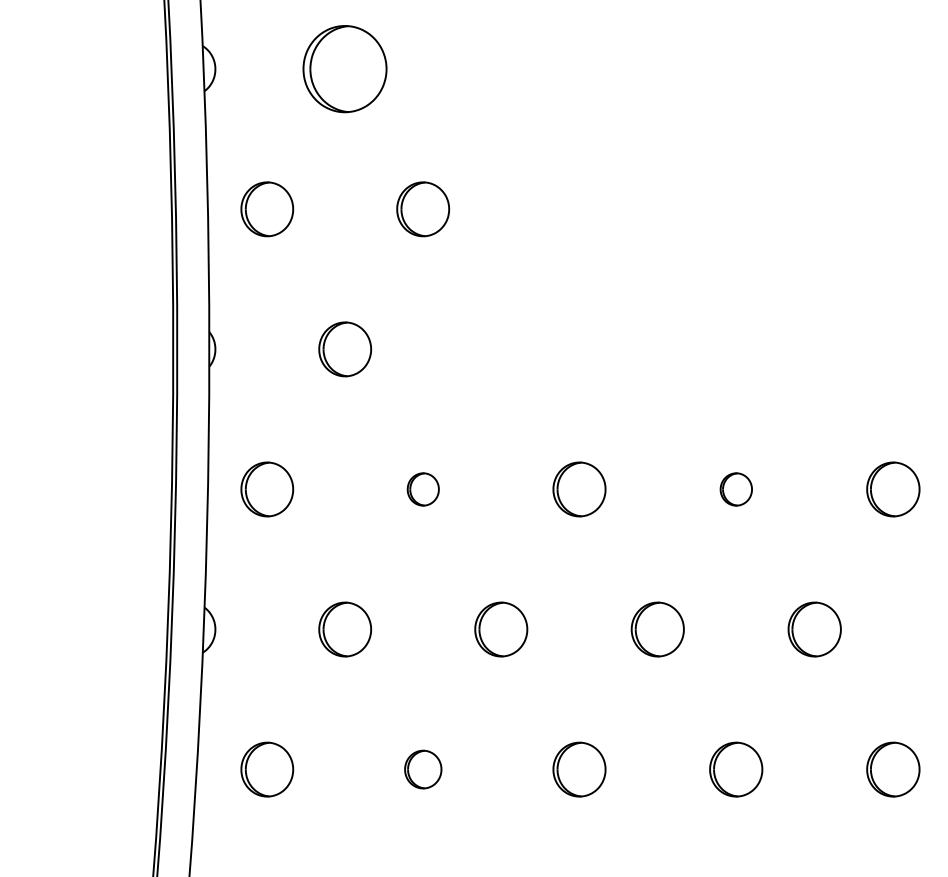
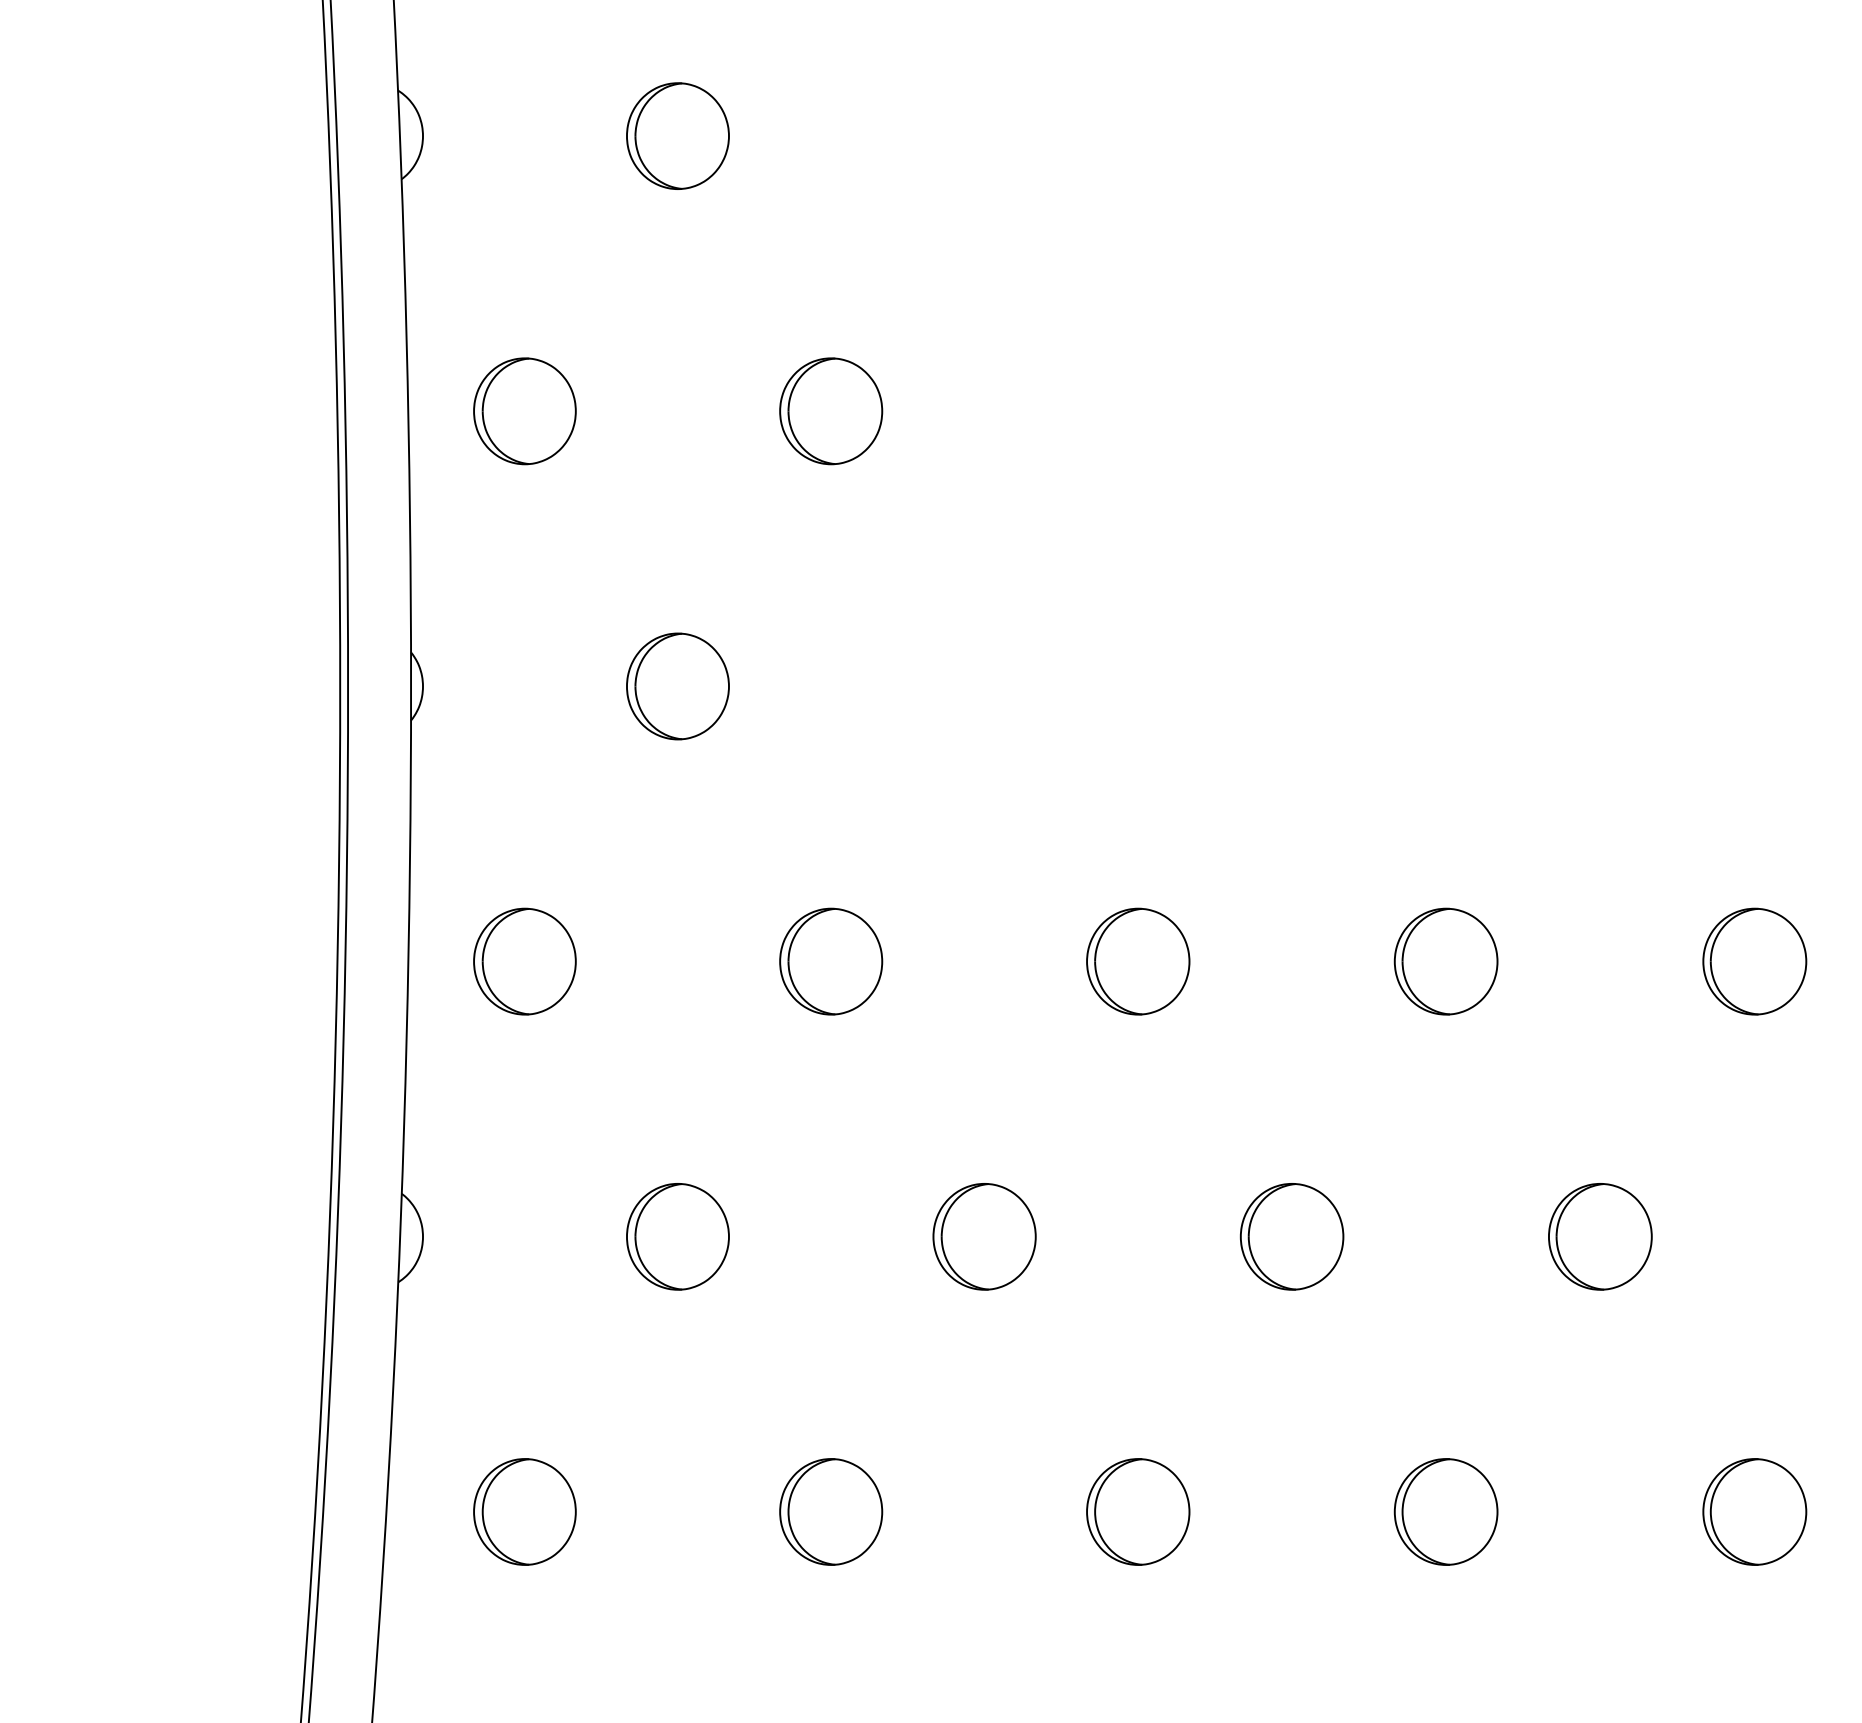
part: (345, 69) -> (678, 136), size x0.62
part: (423, 489) -> (831, 961), size x1.67
part: (736, 489) -> (1446, 961), size x1.67
part: (423, 769) -> (831, 1511), size x1.43

